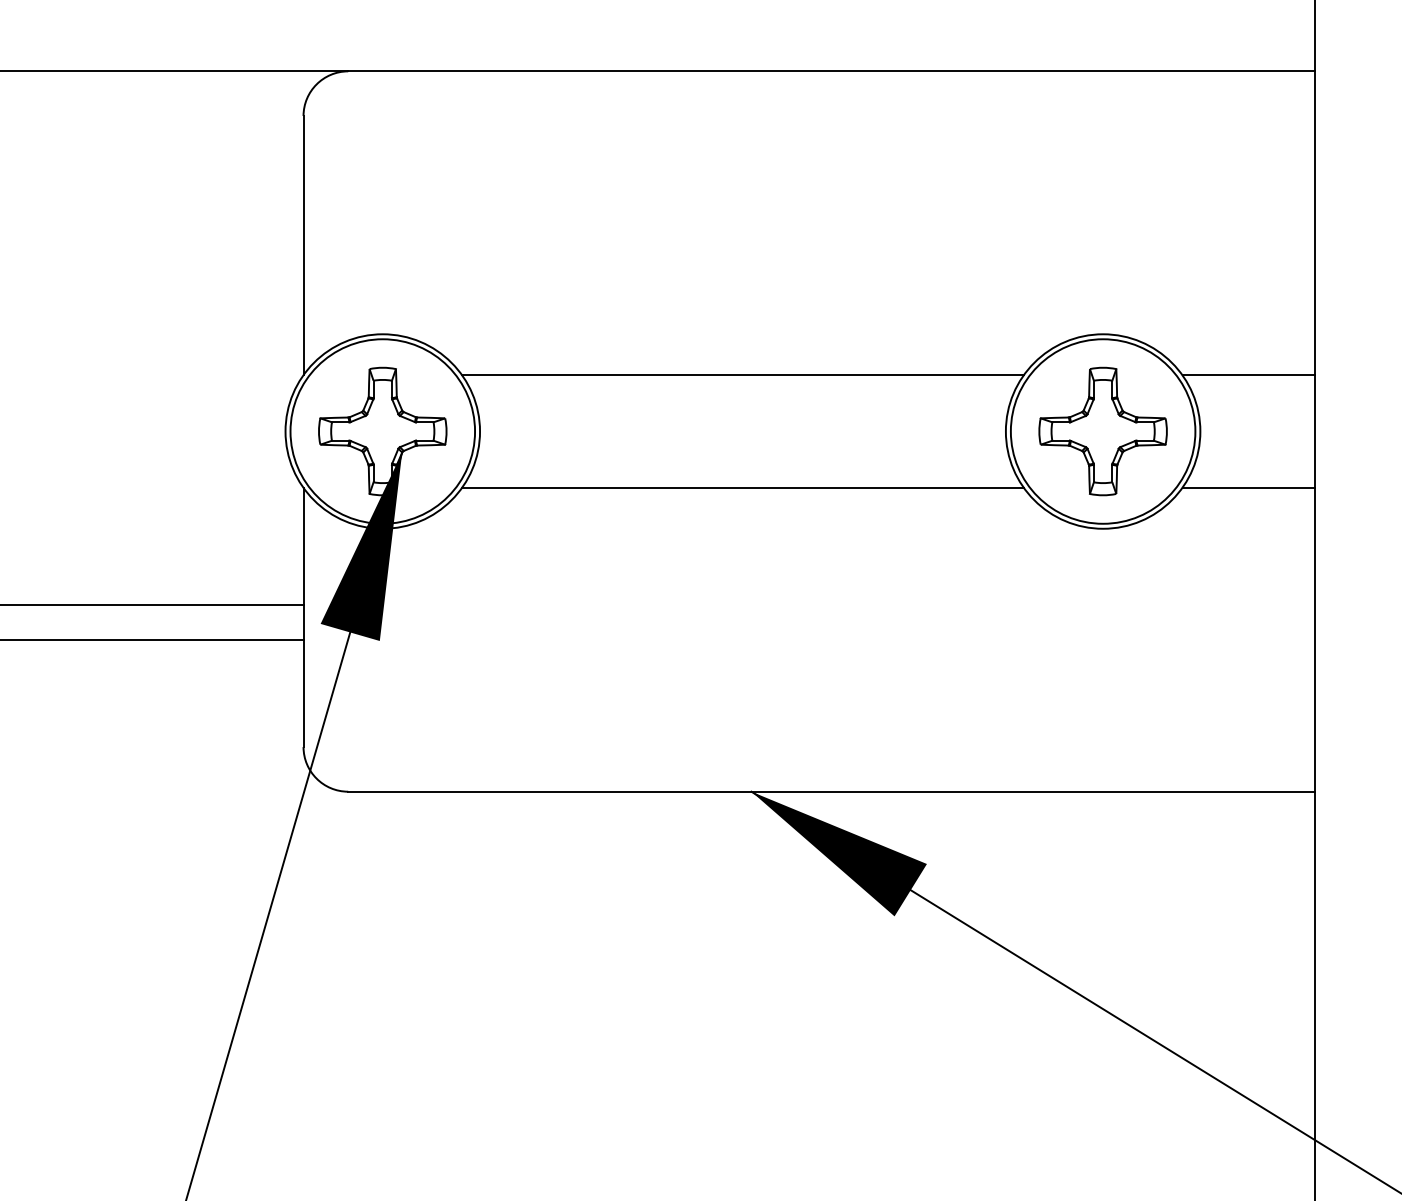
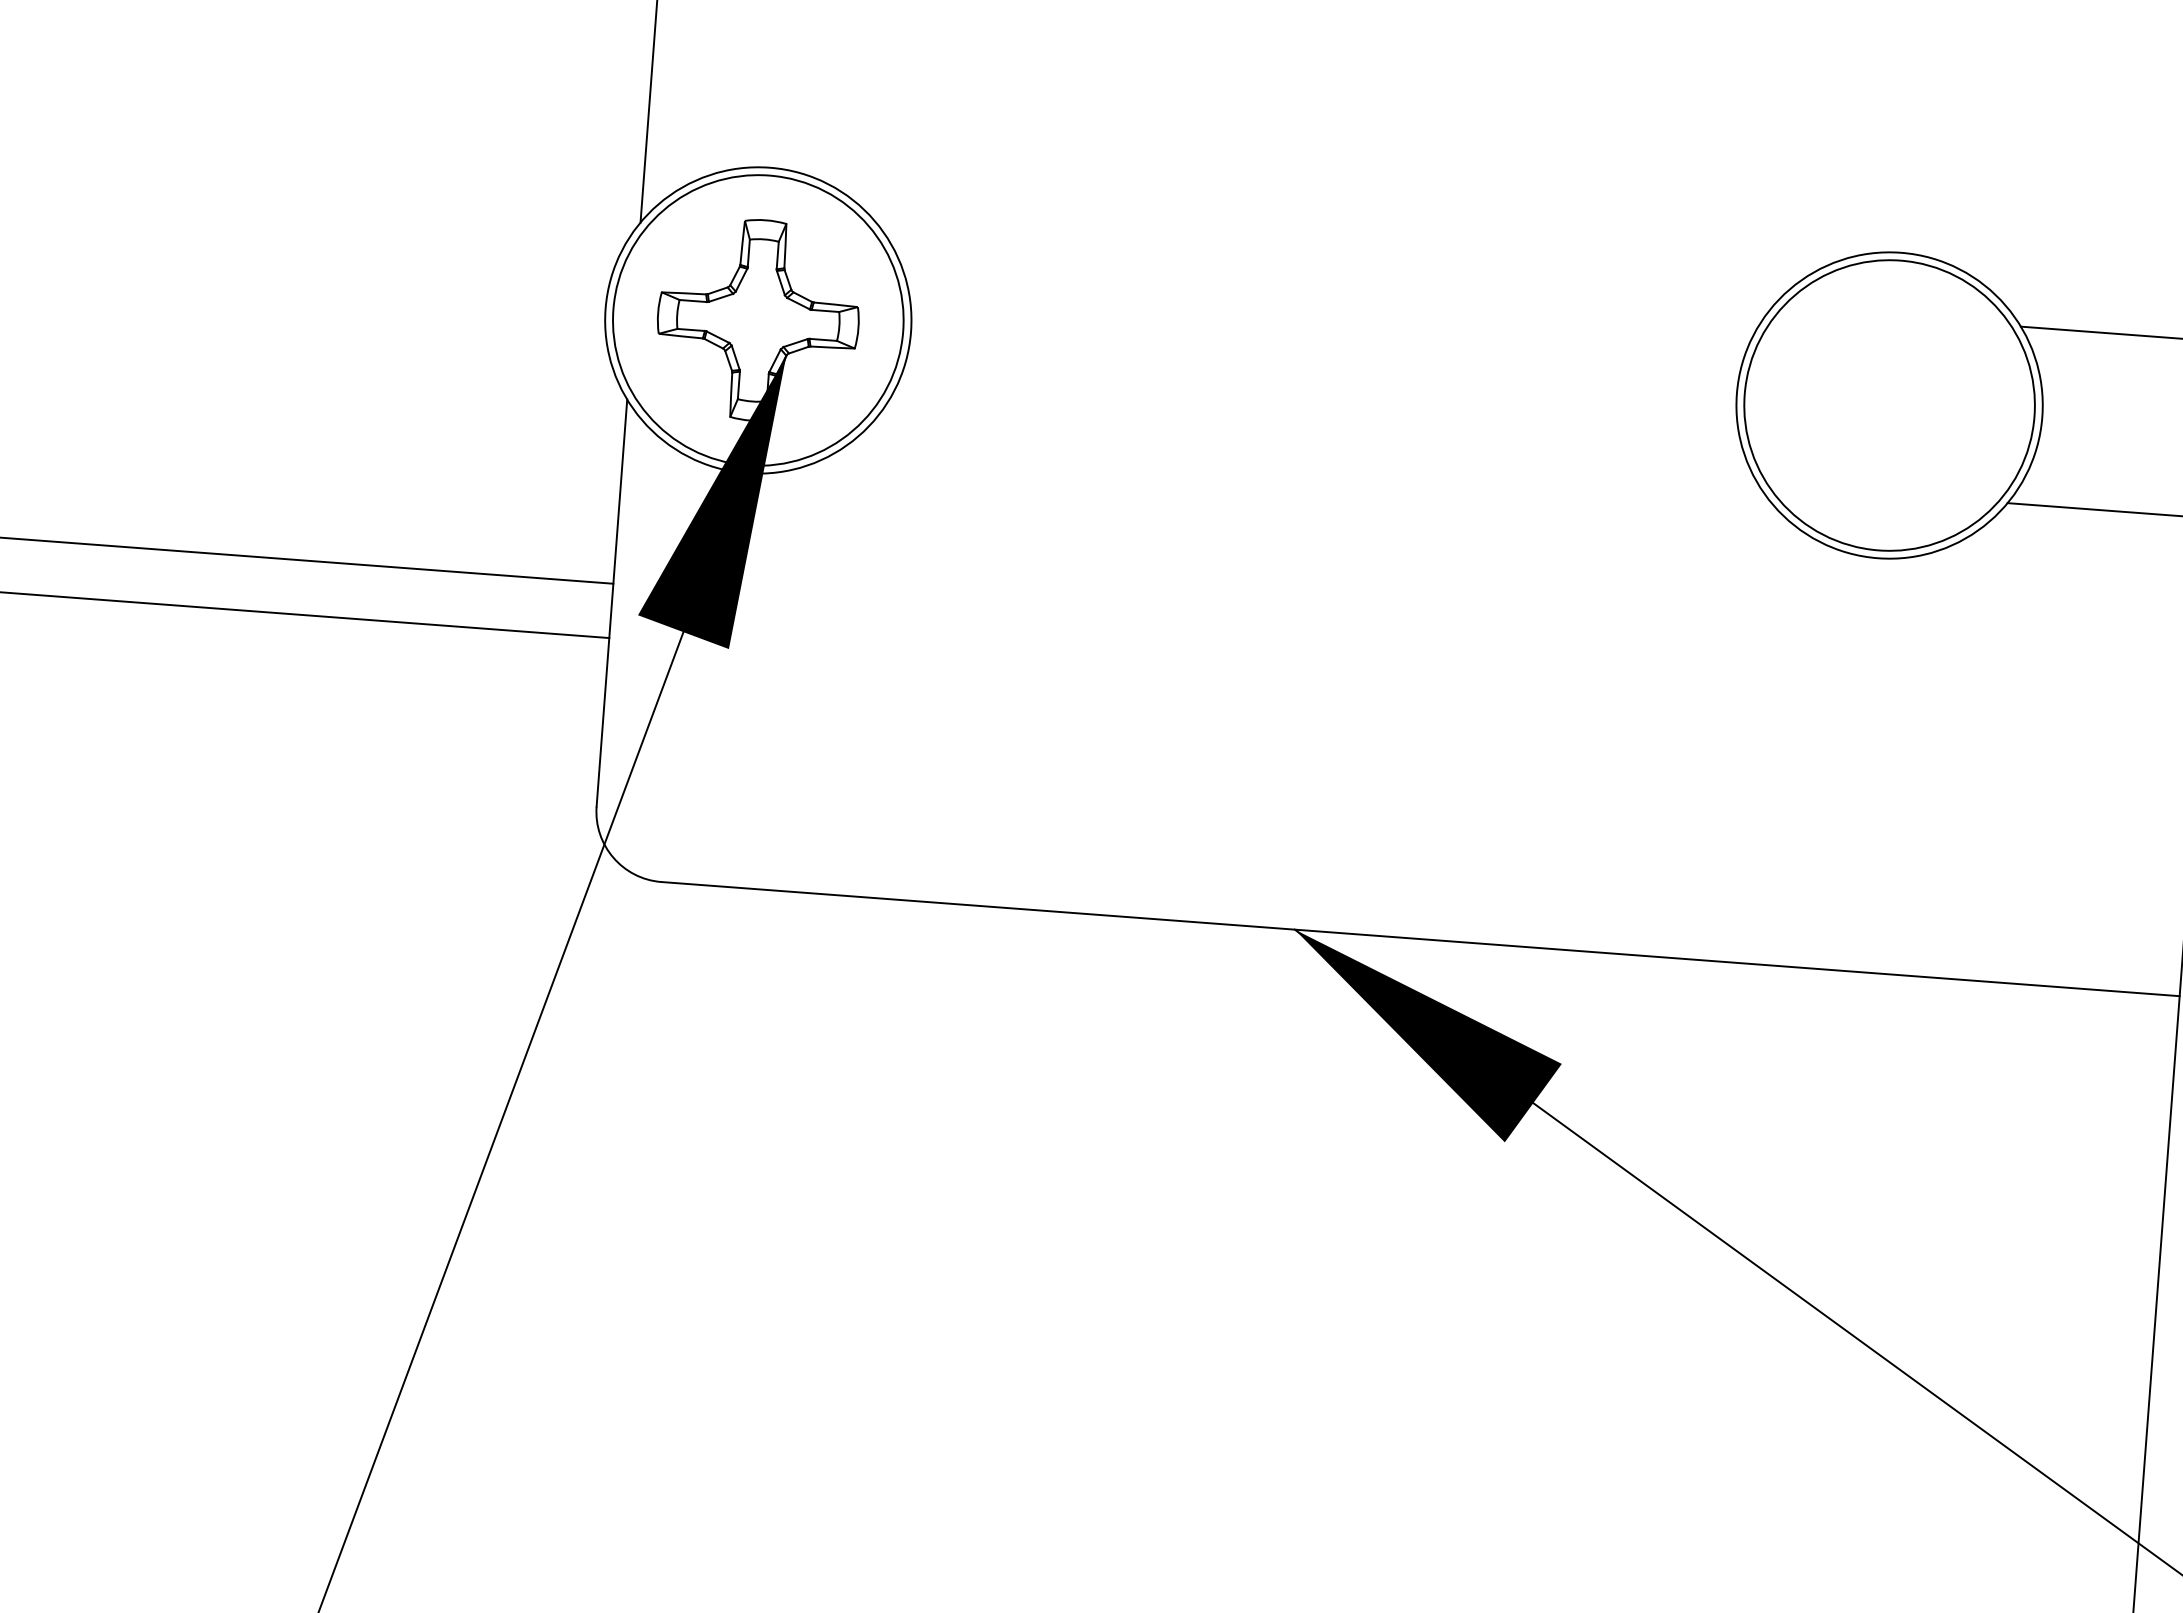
line: (742, 375) -> (1329, 274), removed
part: (1102, 431) -> (1888, 405), removed
line: (742, 487) -> (1316, 450), removed

